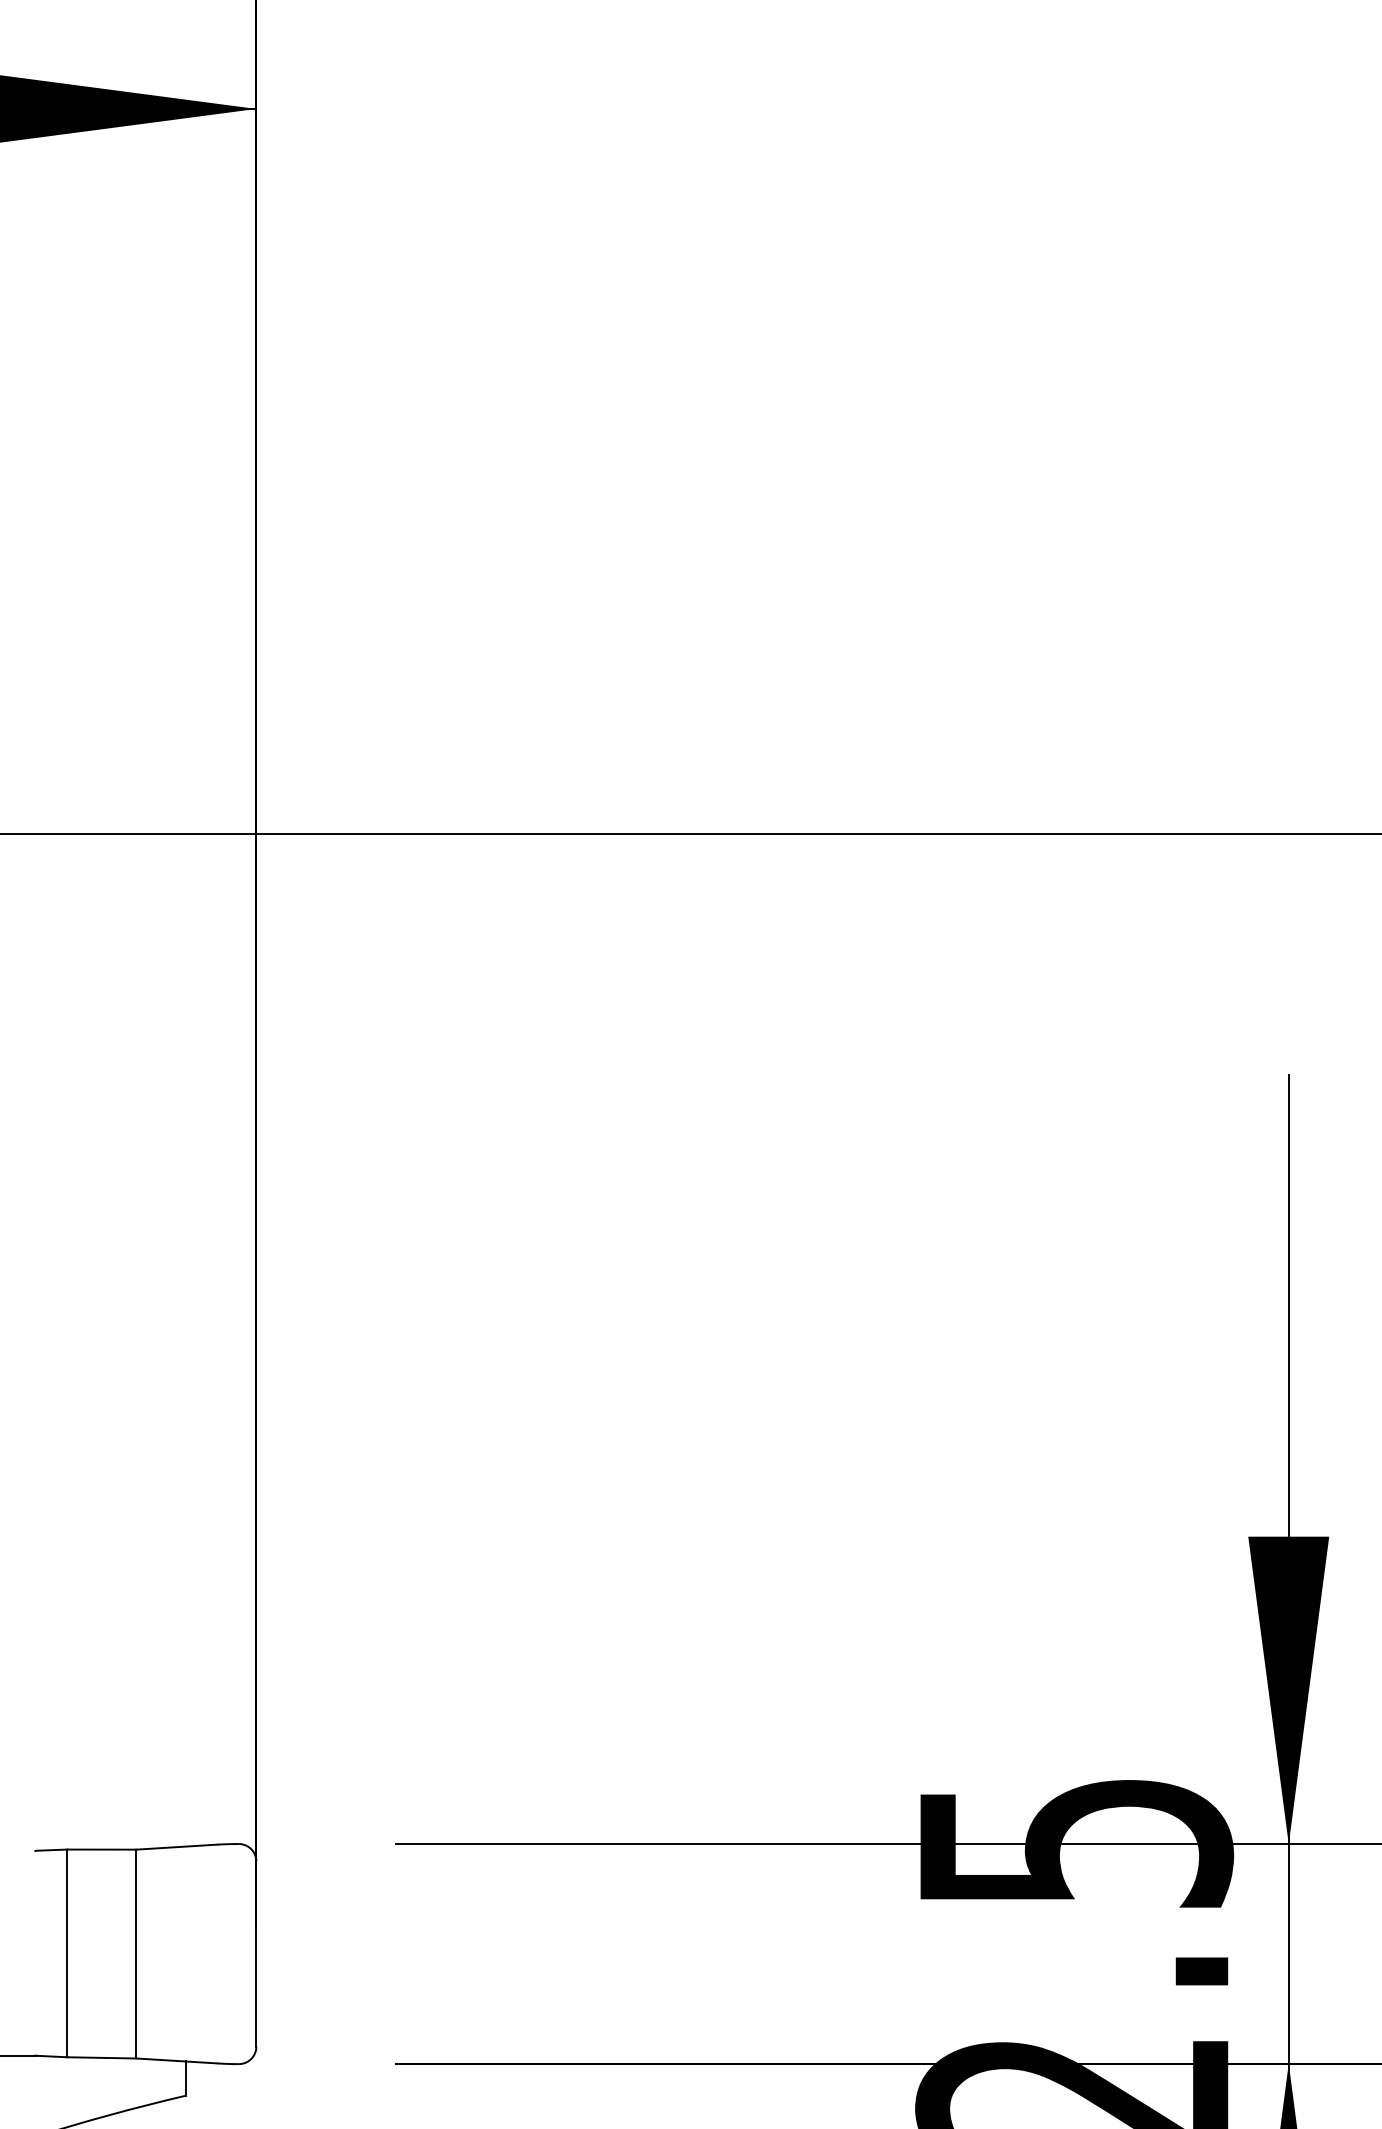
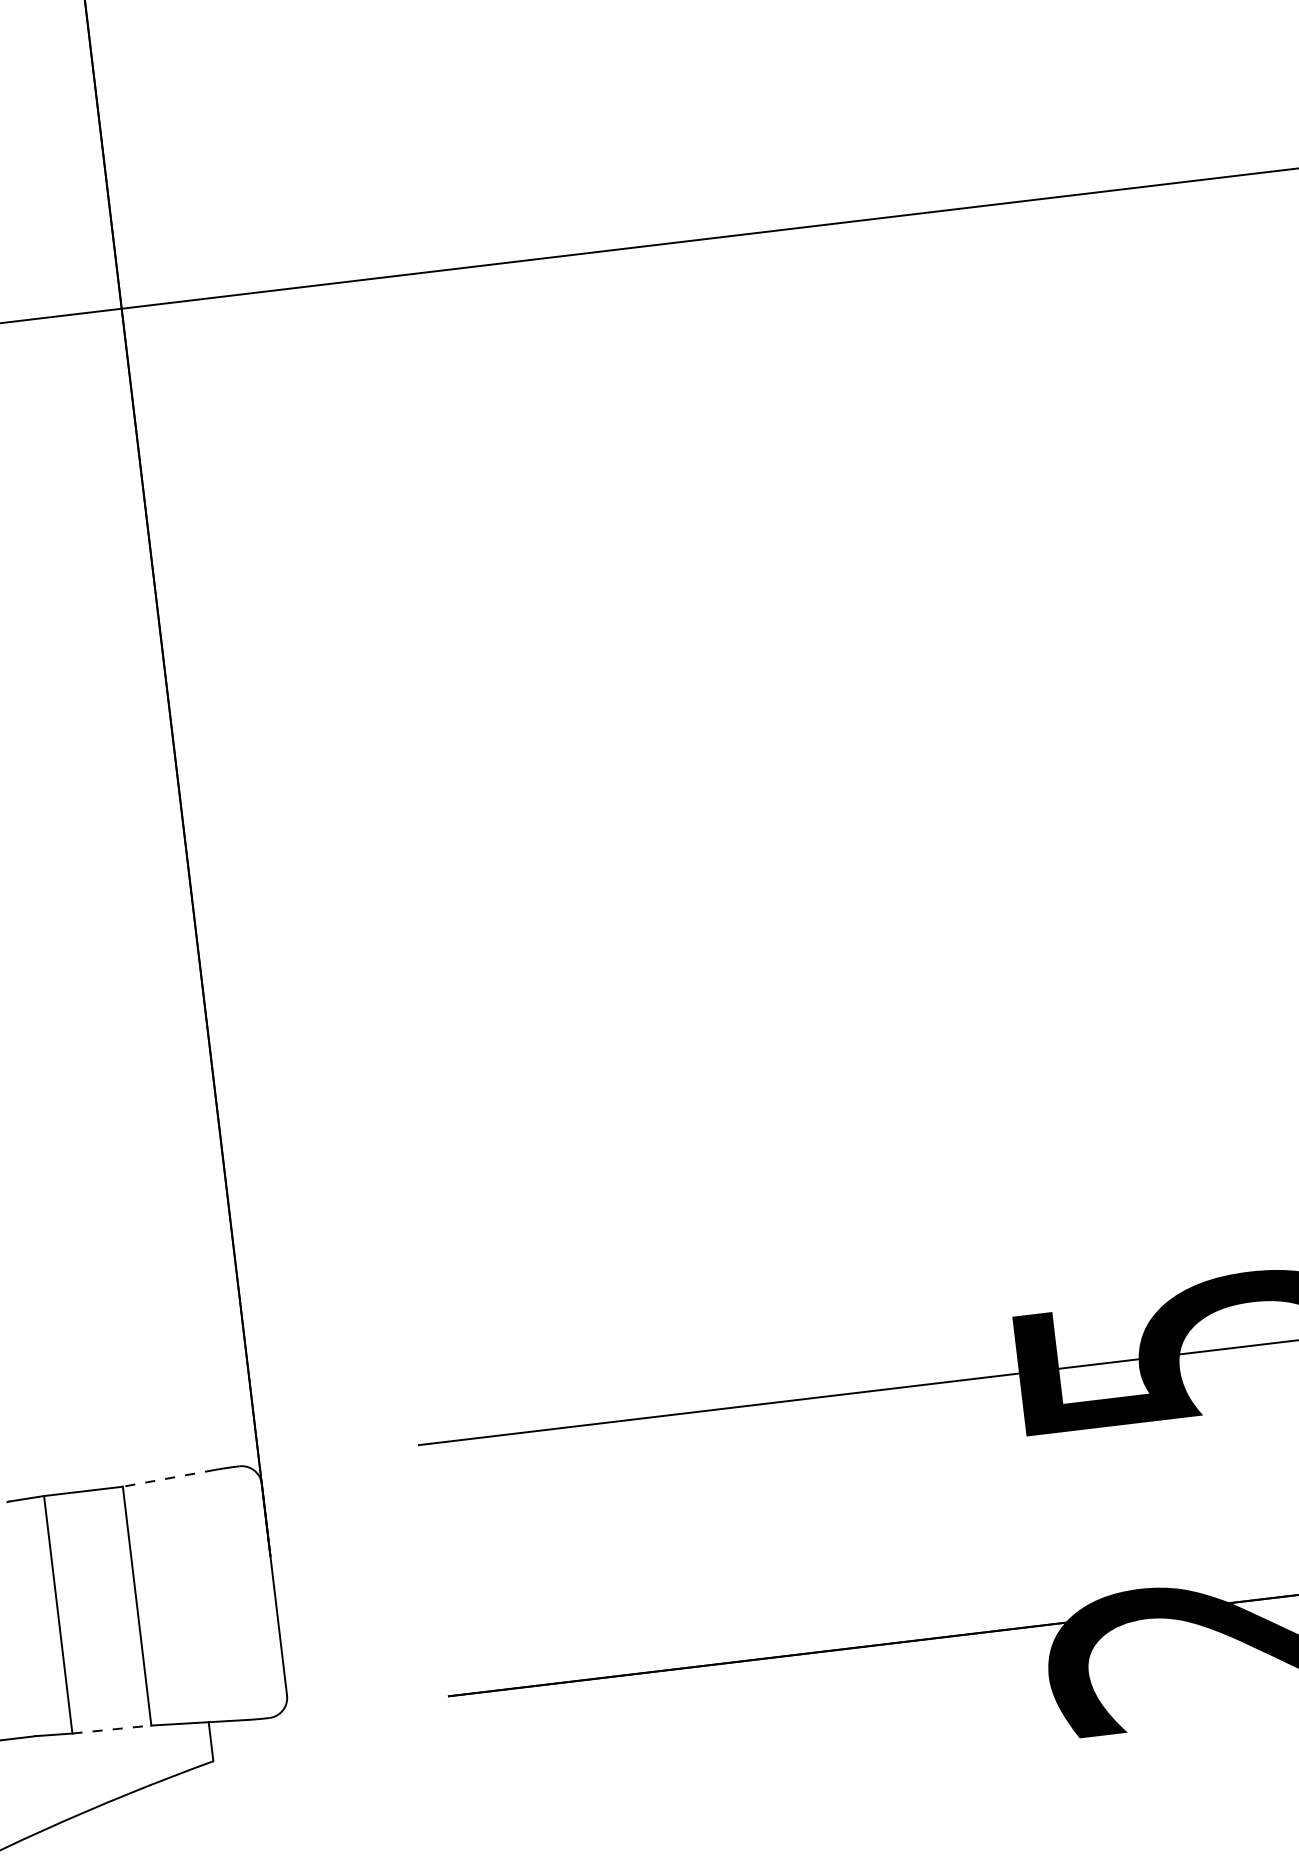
line: (176, 1847) -> (168, 1478), solid -> dashed
line: (102, 2057) -> (112, 1729), solid -> dashed

